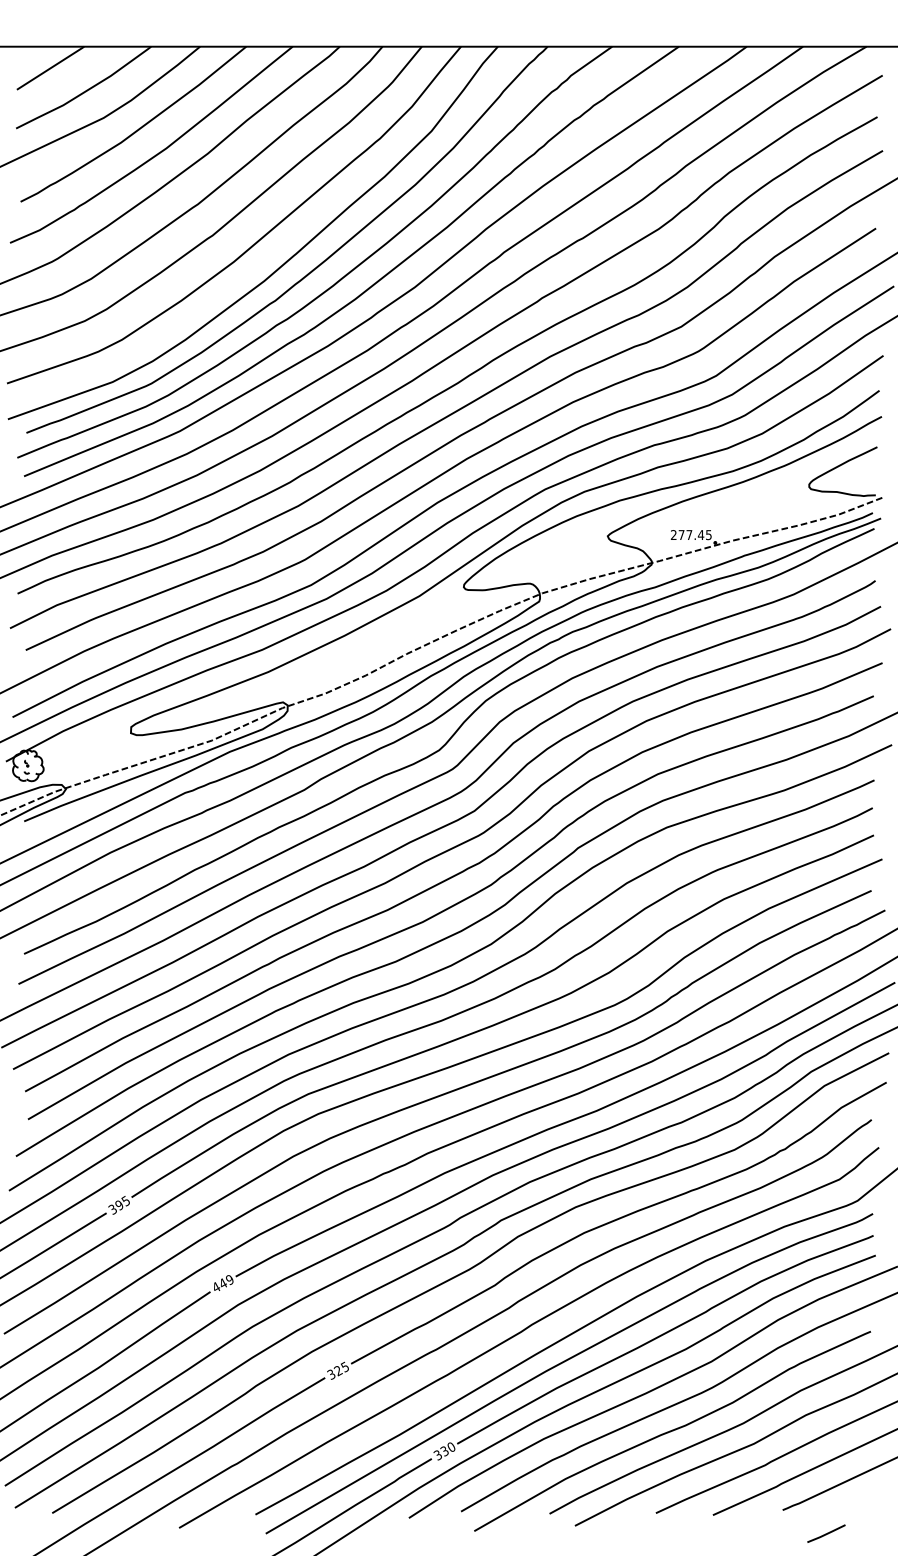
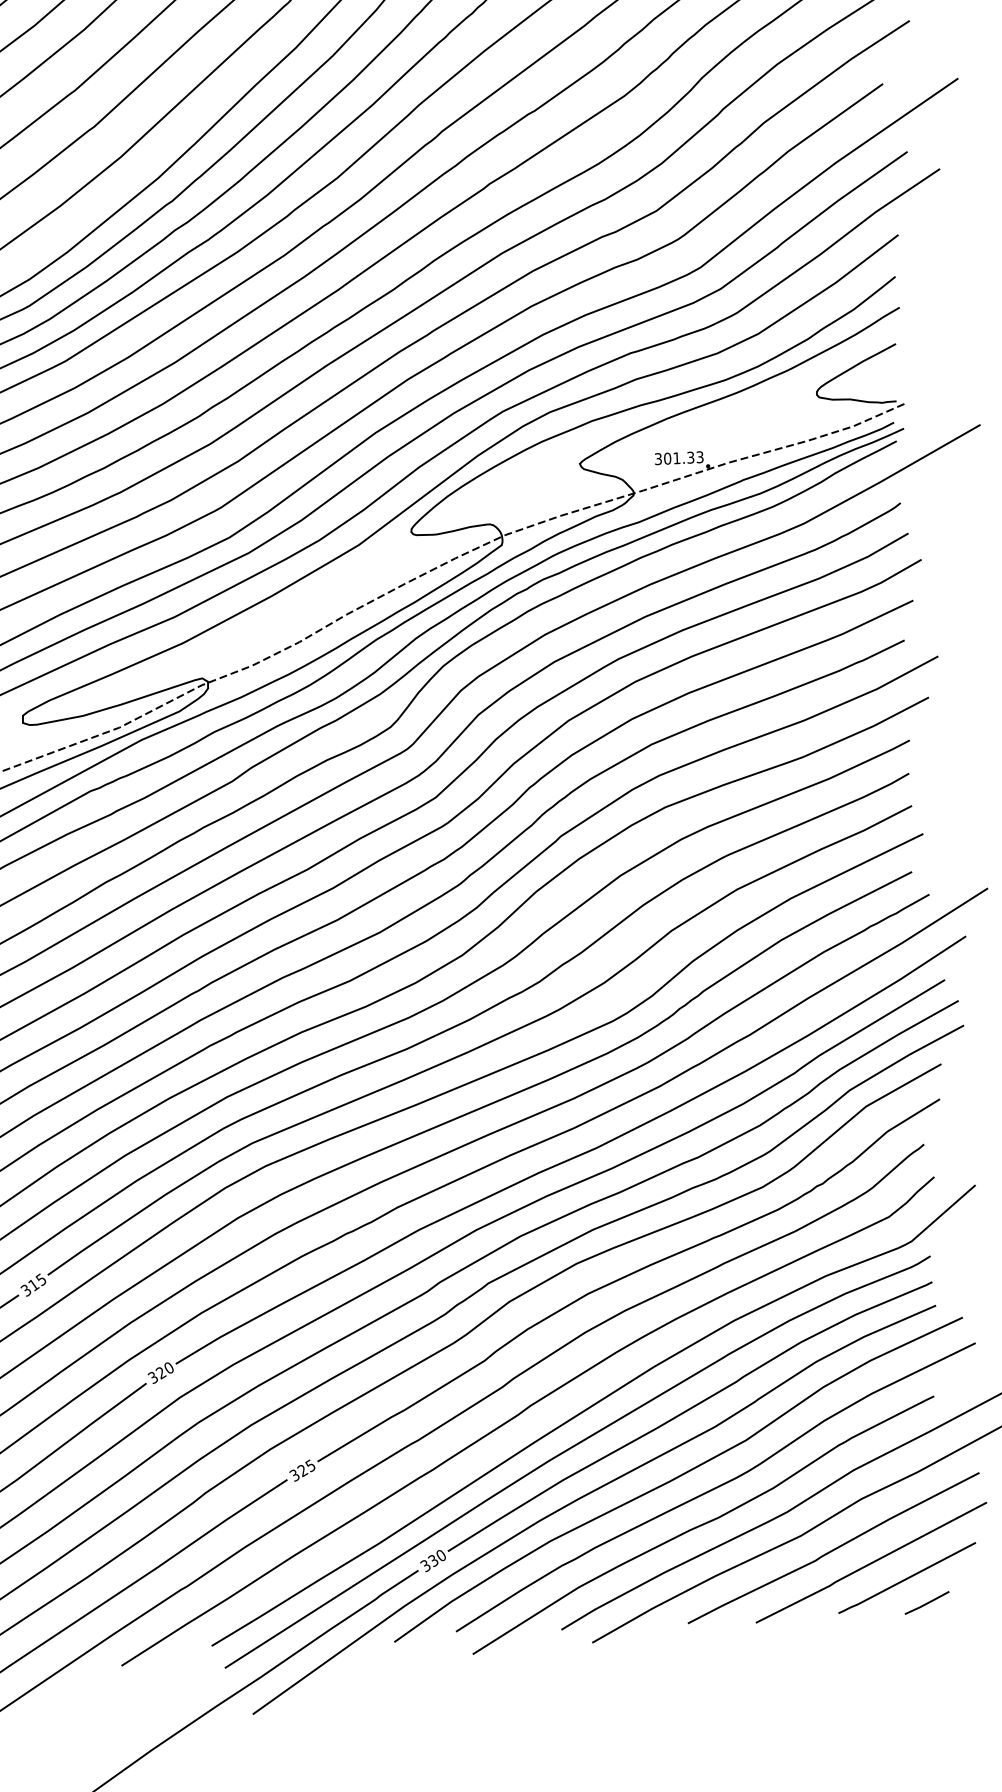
text: (691, 535) -> (679, 458), 277.45 -> 301.33
text: (119, 1205) -> (33, 1285), 395 -> 315
text: (222, 1284) -> (160, 1373), 449 -> 320
line: (826, 1533) -> (927, 1602), moved

